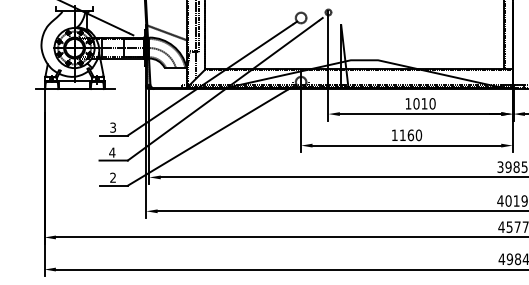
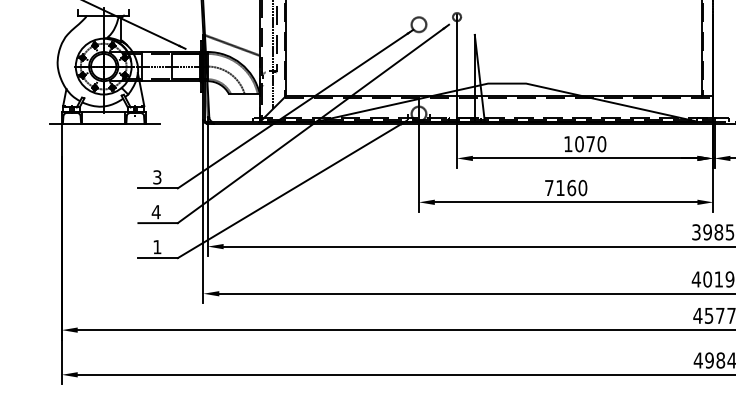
text: (424, 104) -> (590, 144), 1010 -> 1070
text: (394, 134) -> (549, 187), 1160 -> 7160
text: (113, 178) -> (157, 247), 2 -> 1

